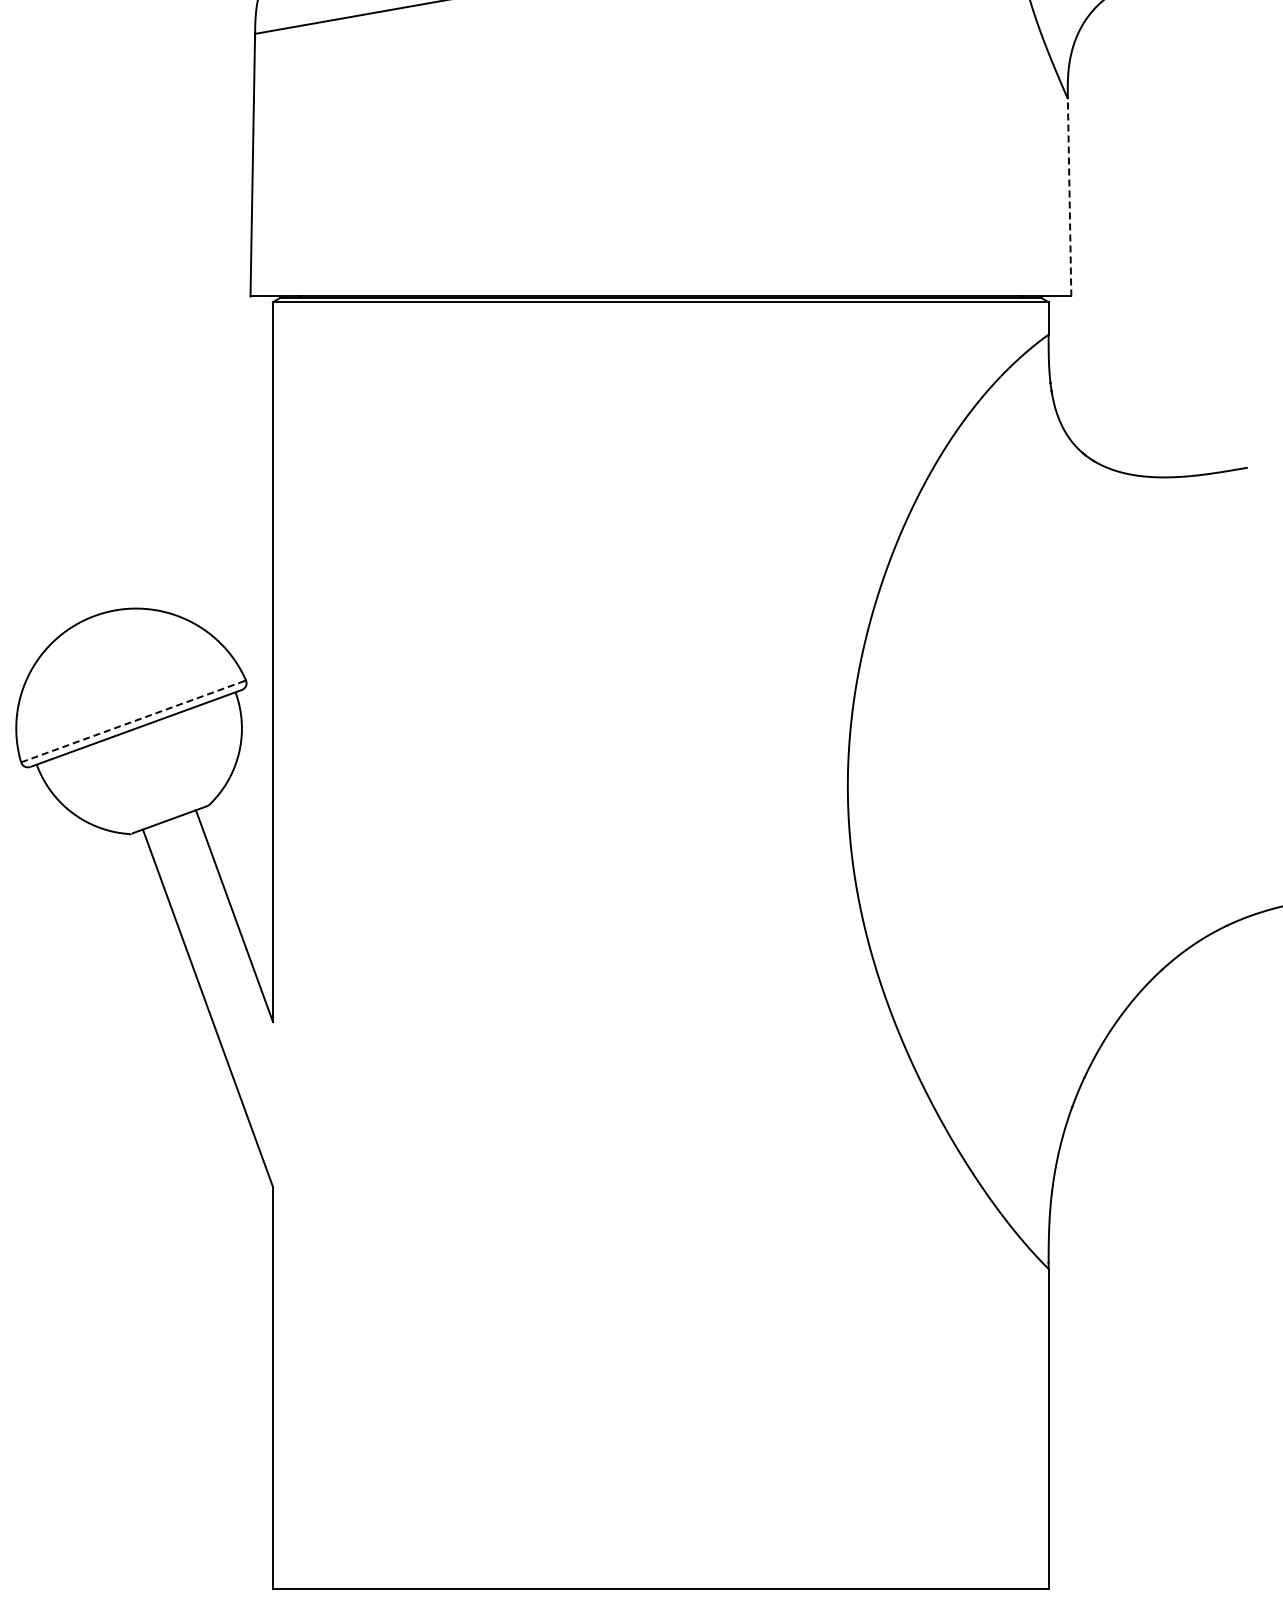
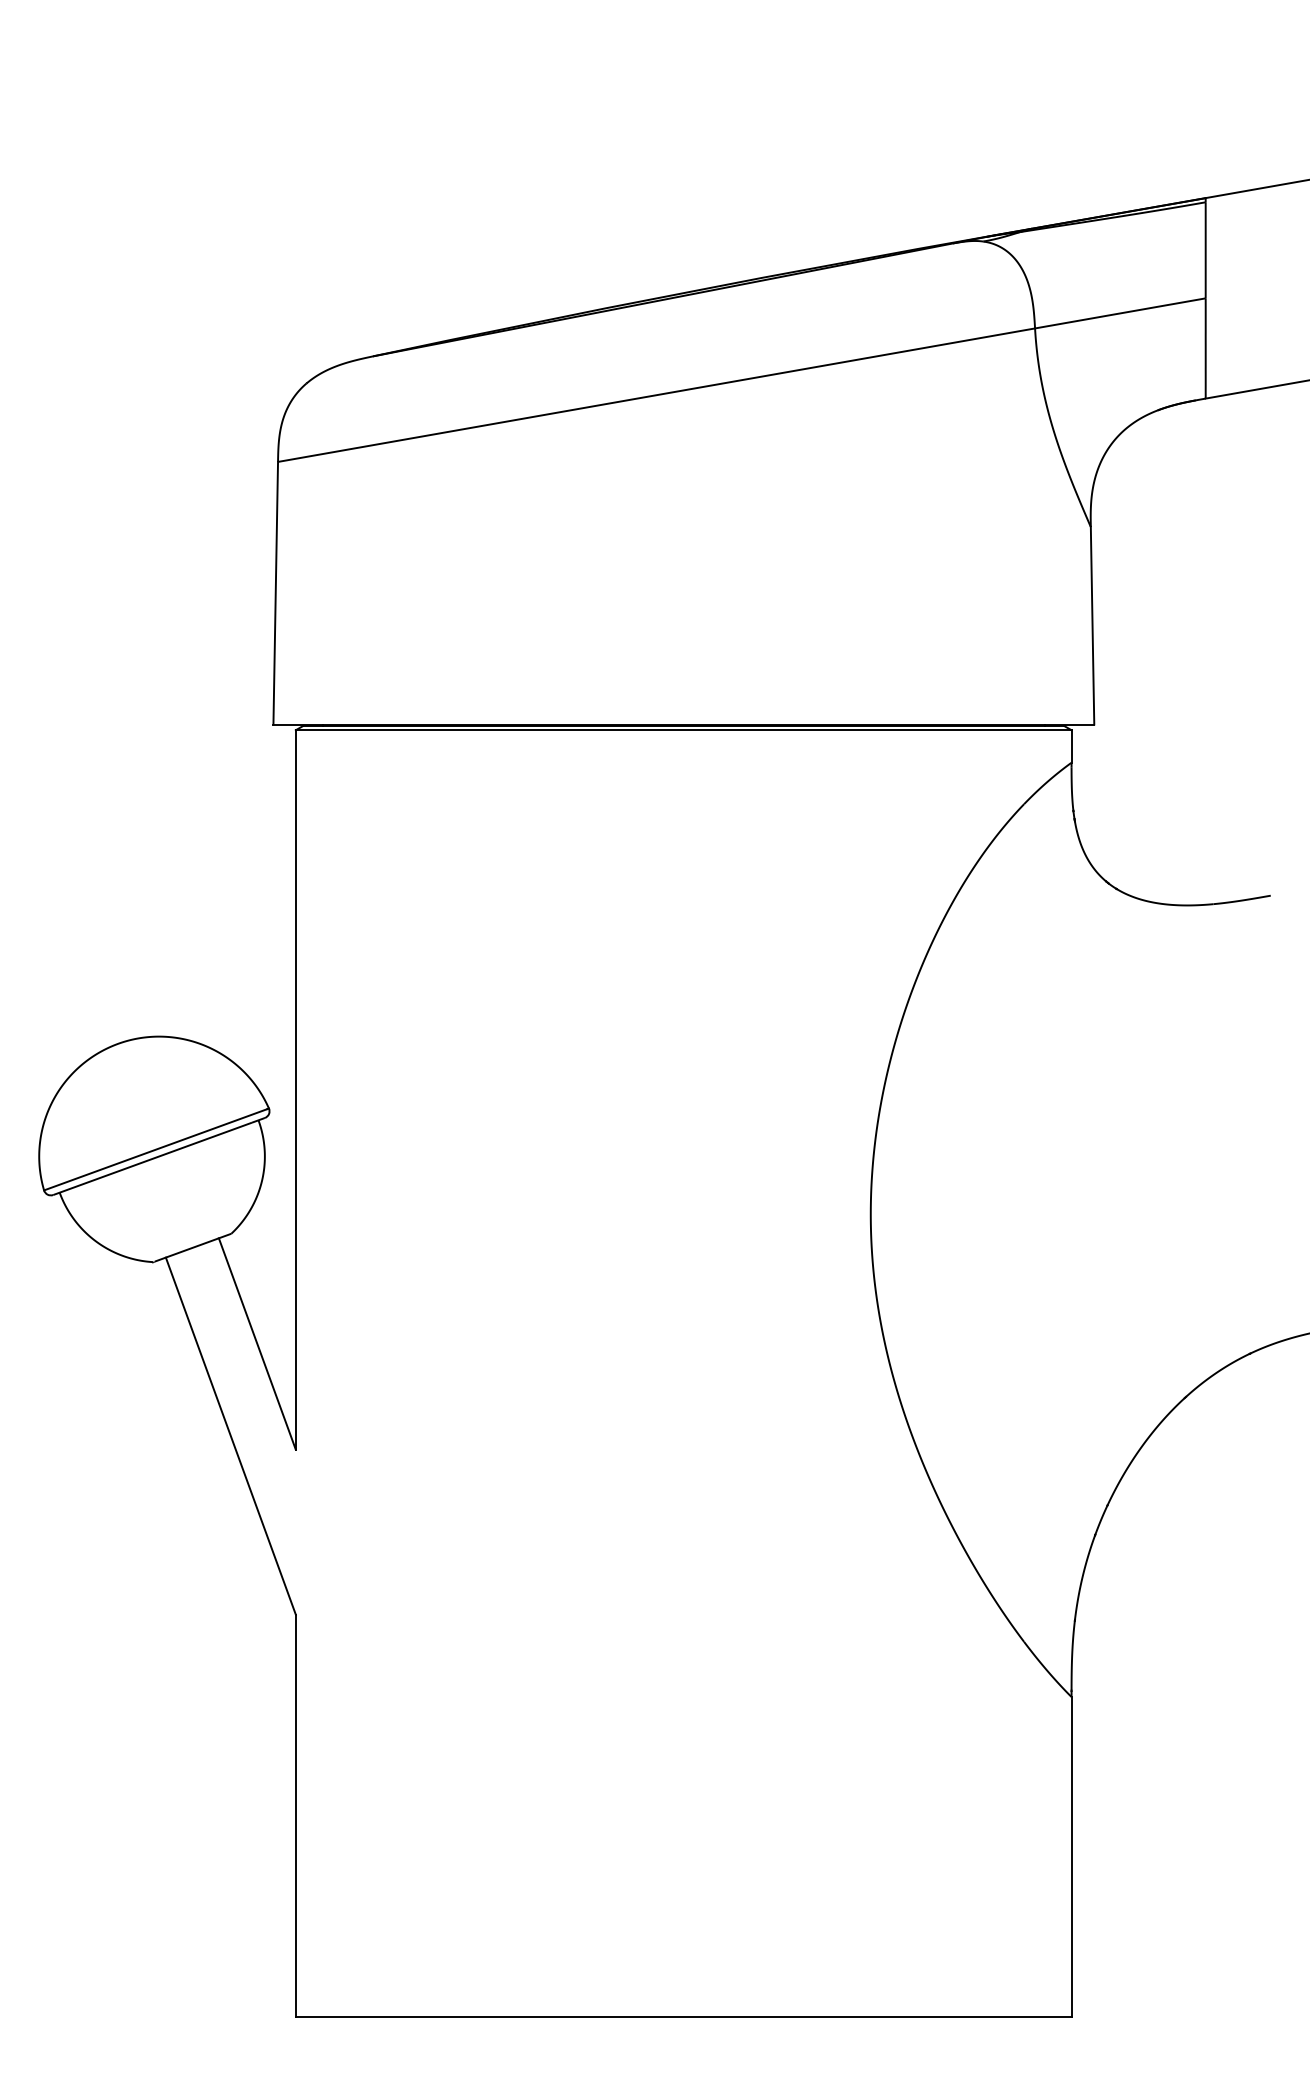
line: (1069, 197) -> (1092, 625), dashed -> solid
line: (132, 721) -> (155, 1149), dashed -> solid

